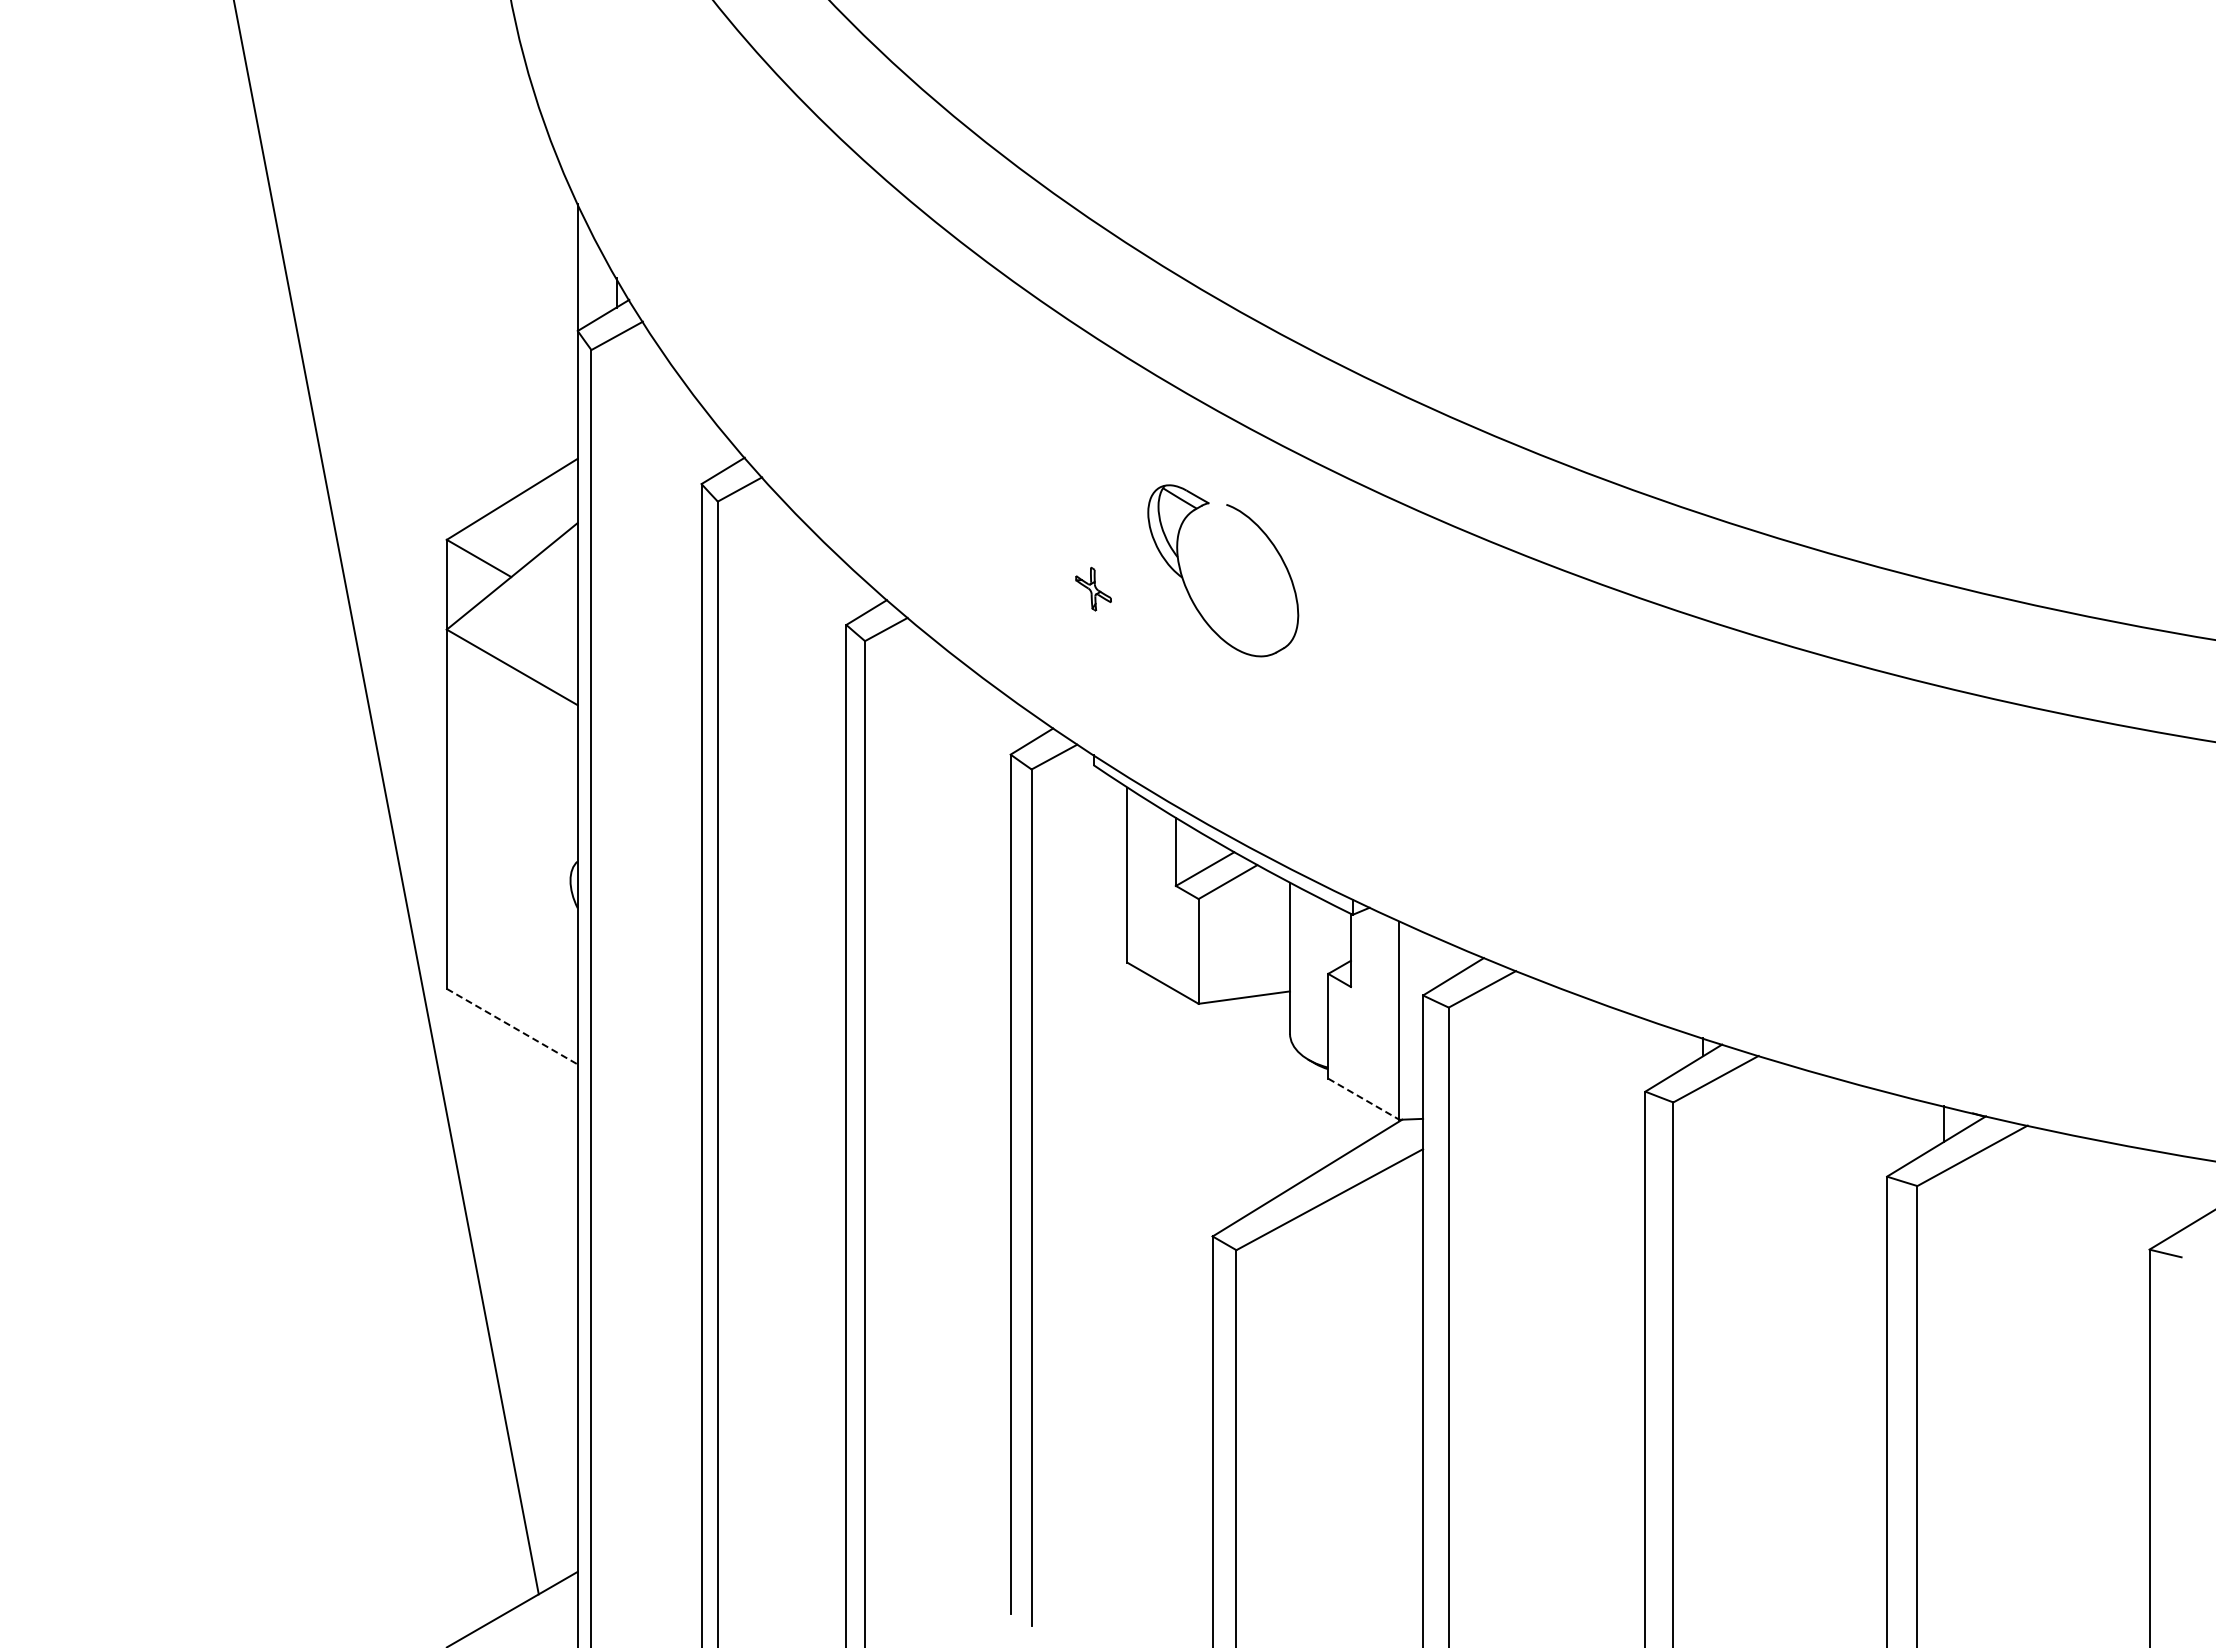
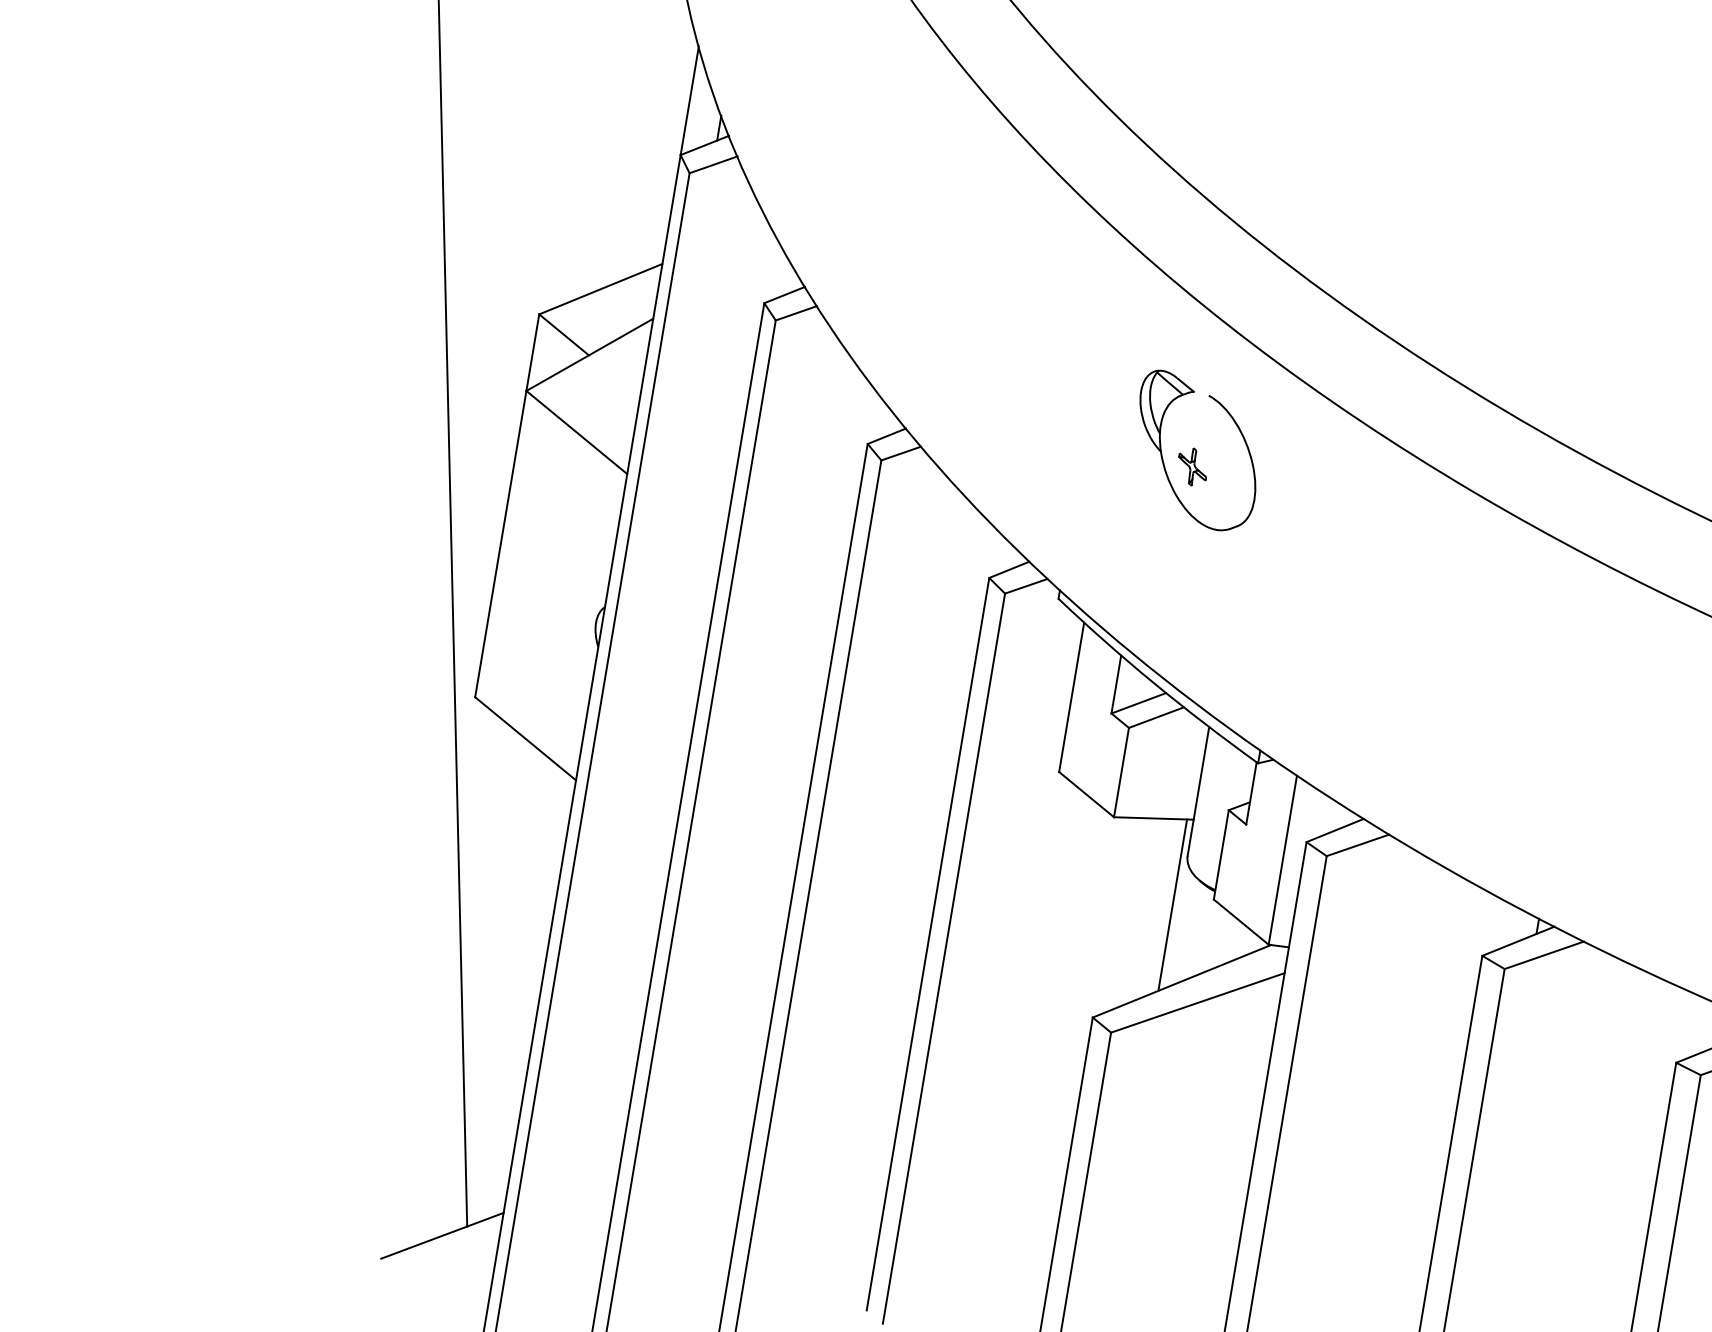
part: (1093, 588) -> (1192, 466), moved
line: (512, 1026) -> (525, 738), dashed -> solid
line: (1282, 1092) -> (1172, 904), added
line: (1364, 1099) -> (1241, 922), dashed -> solid

